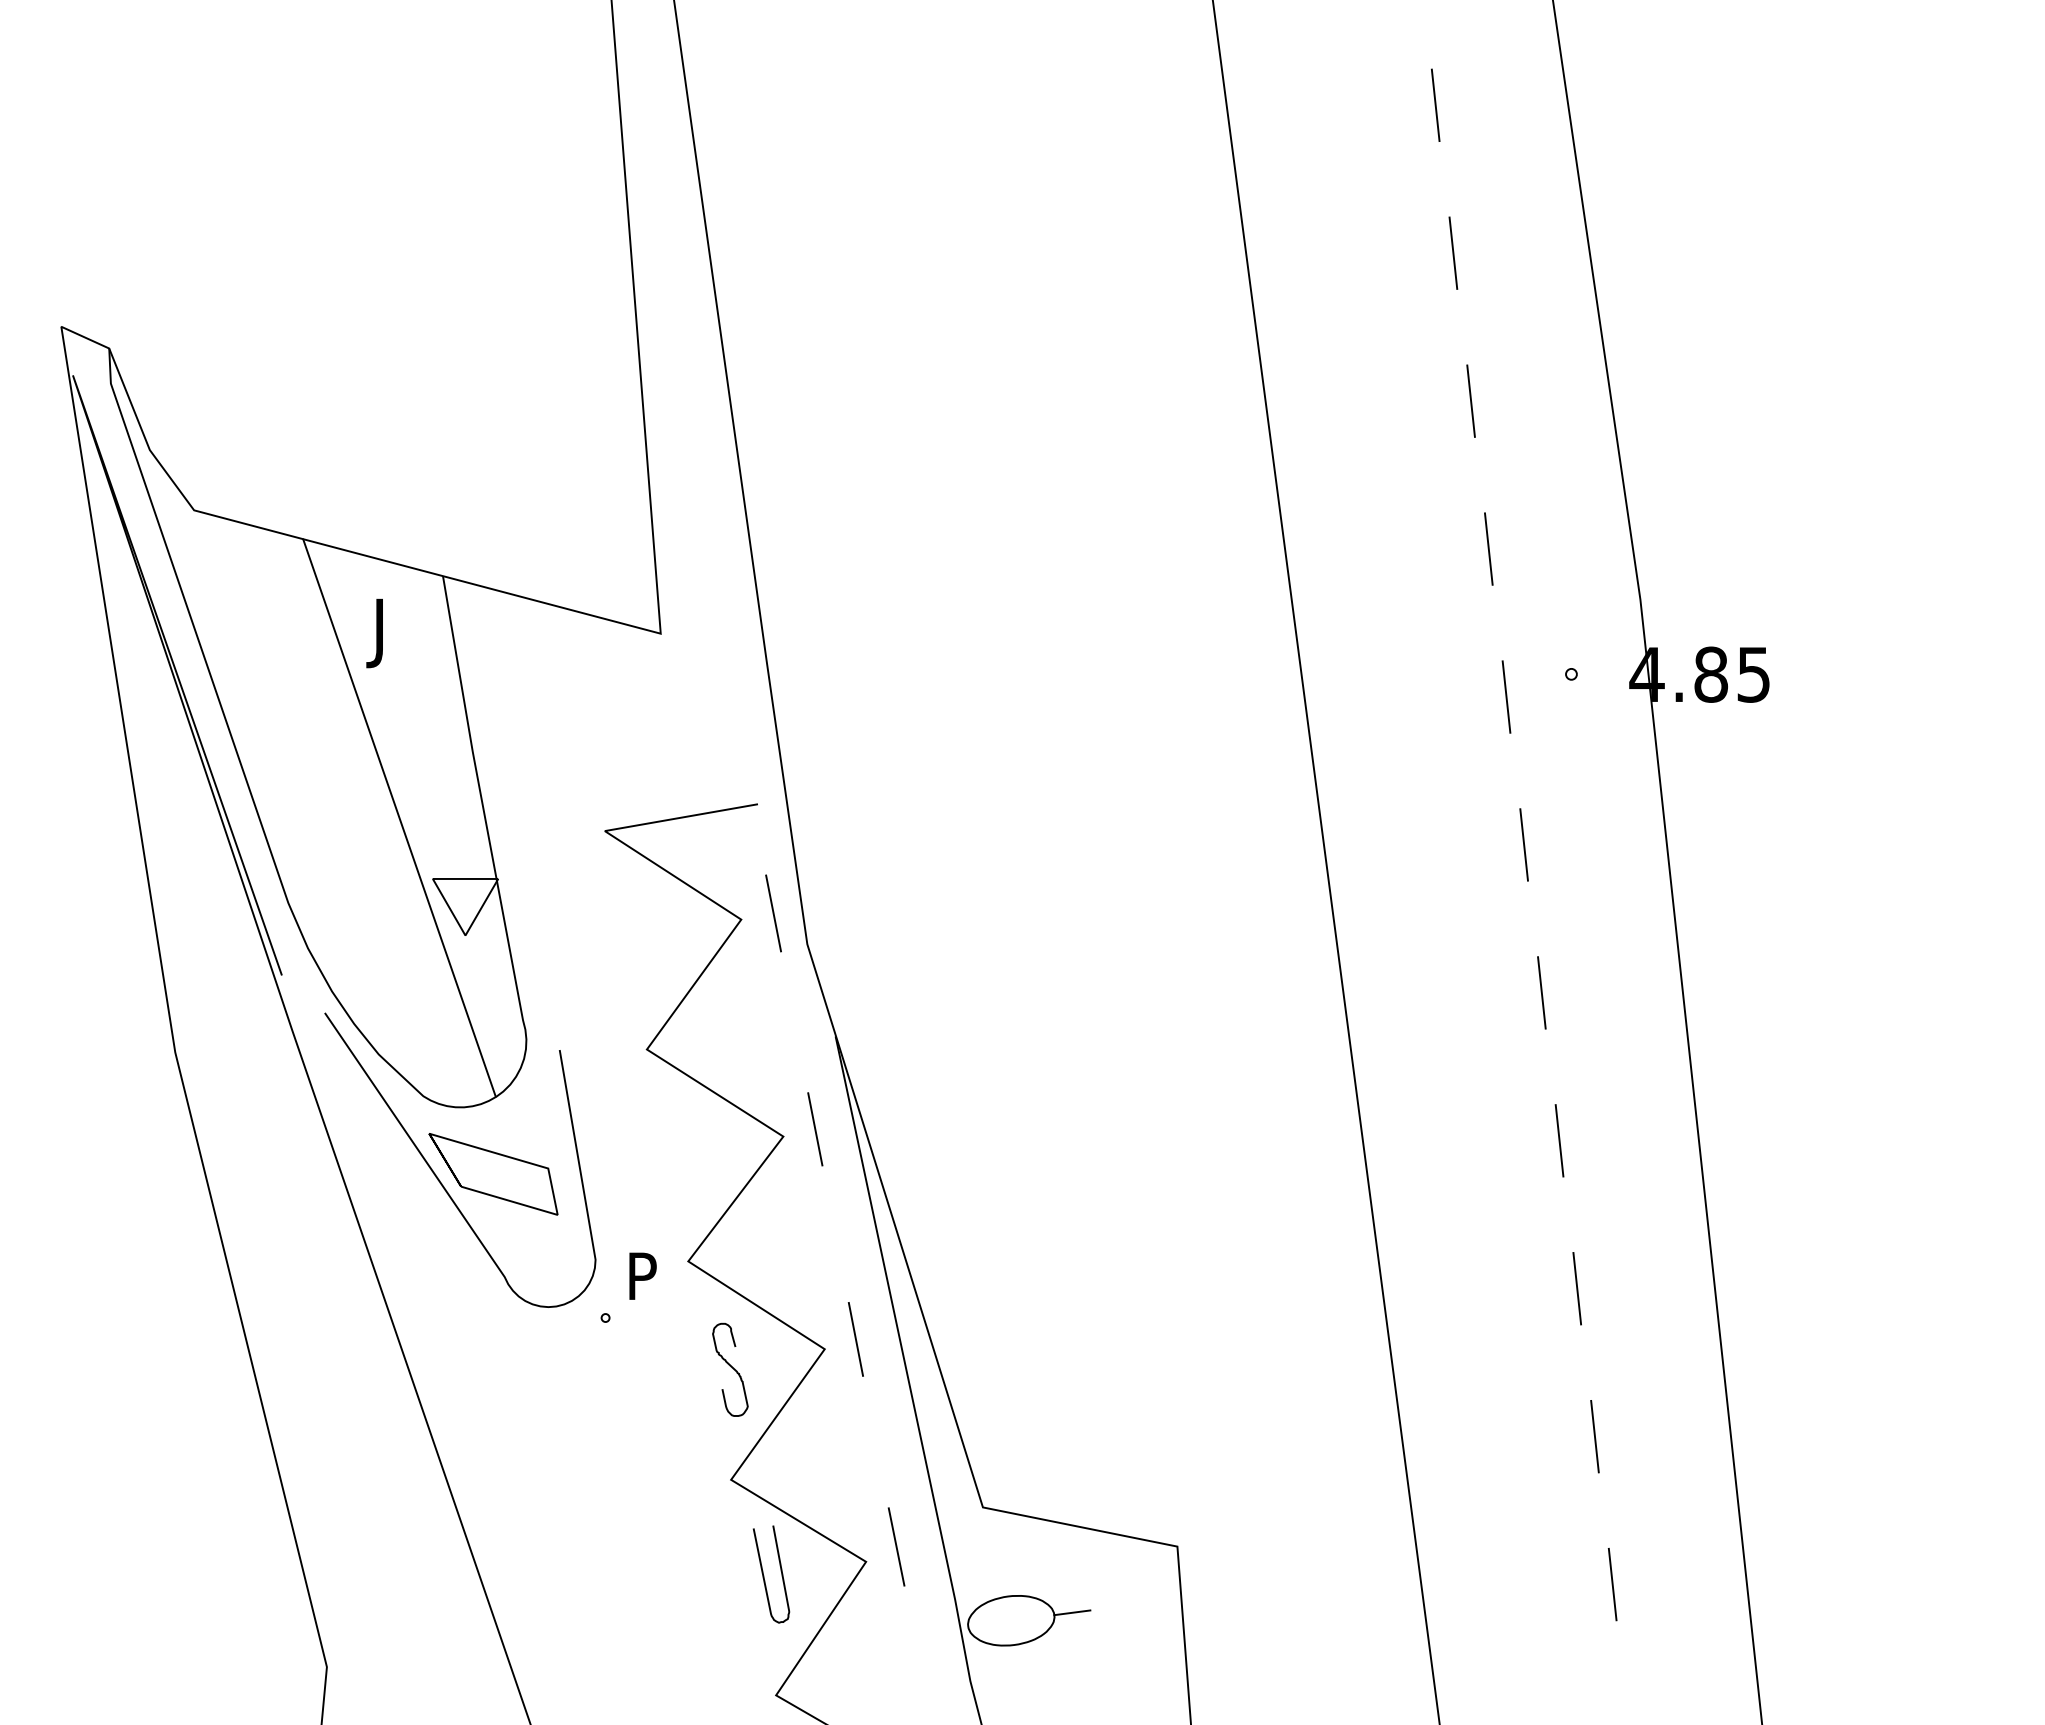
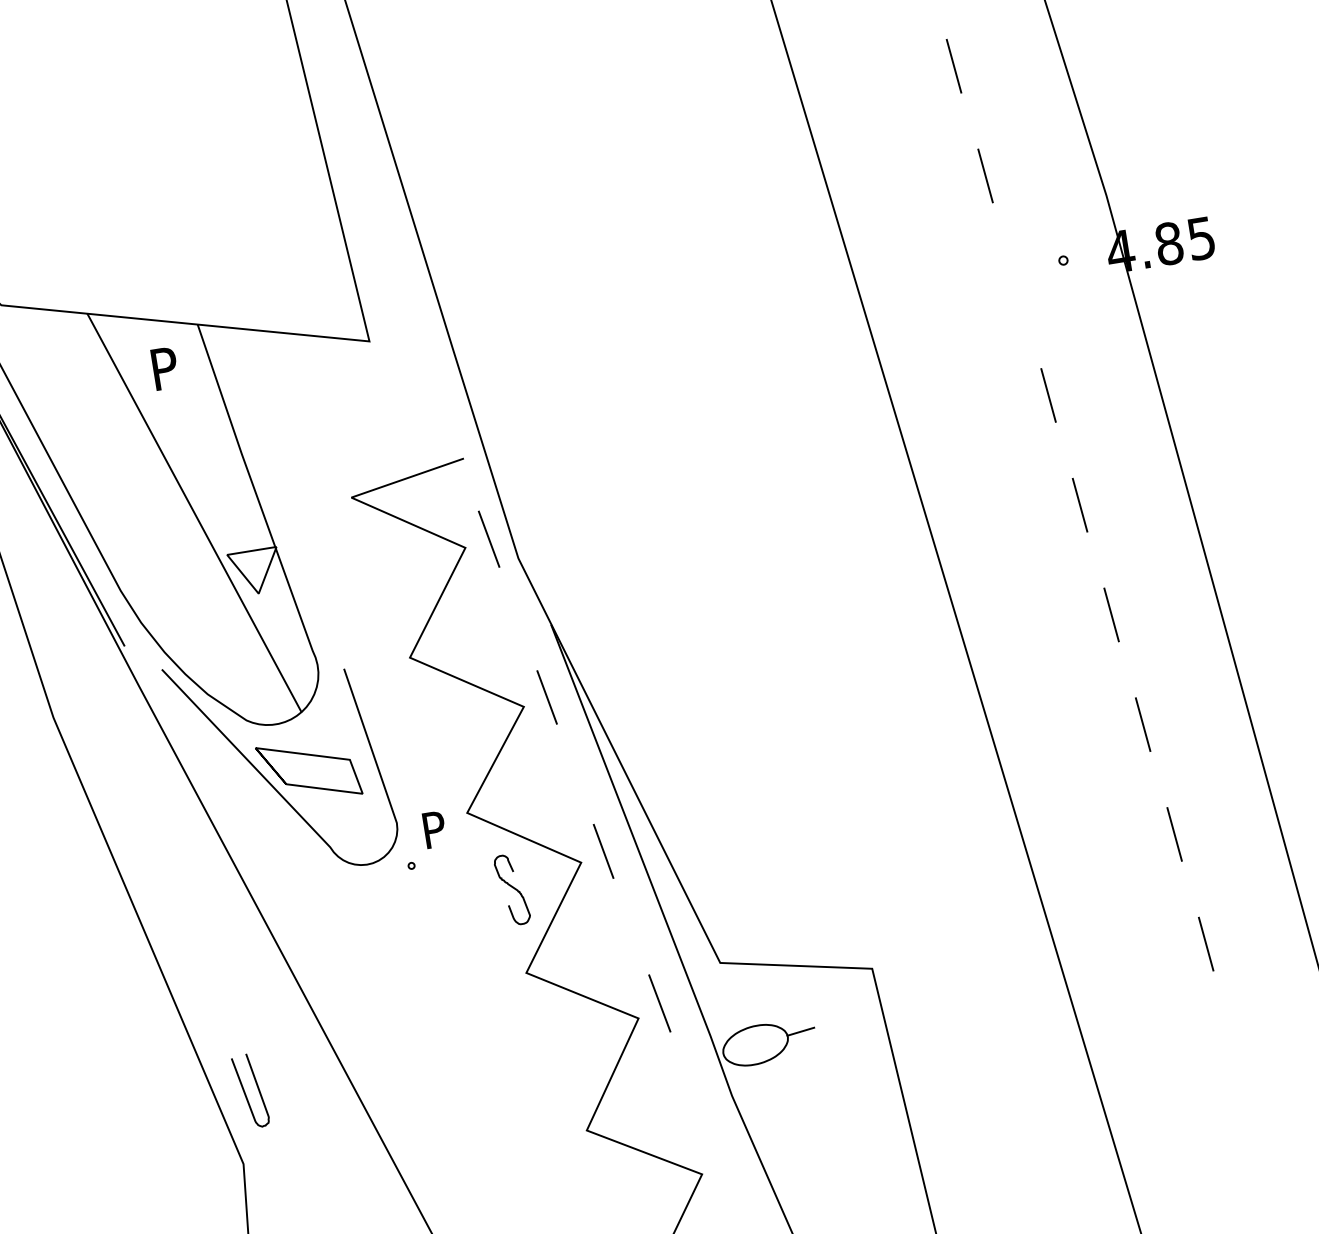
text: (386, 633) -> (161, 374), J -> P
line: (1506, 696) -> (1017, 285), removed
curve: (764, 1575) -> (245, 1092), moved

